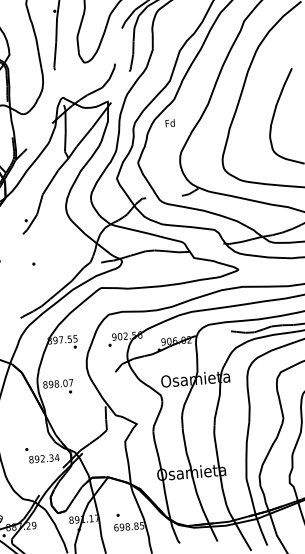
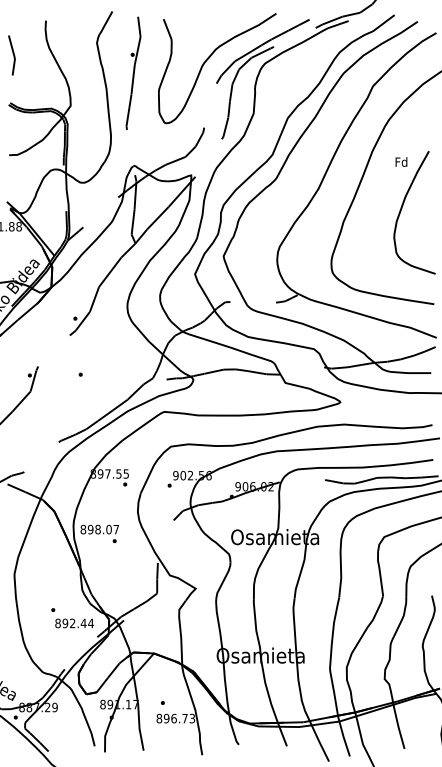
text: (170, 122) -> (401, 161), moved
text: (51, 458) -> (83, 623), 892.34 -> 892.44
text: (128, 526) -> (175, 718), 698.85 -> 896.73

